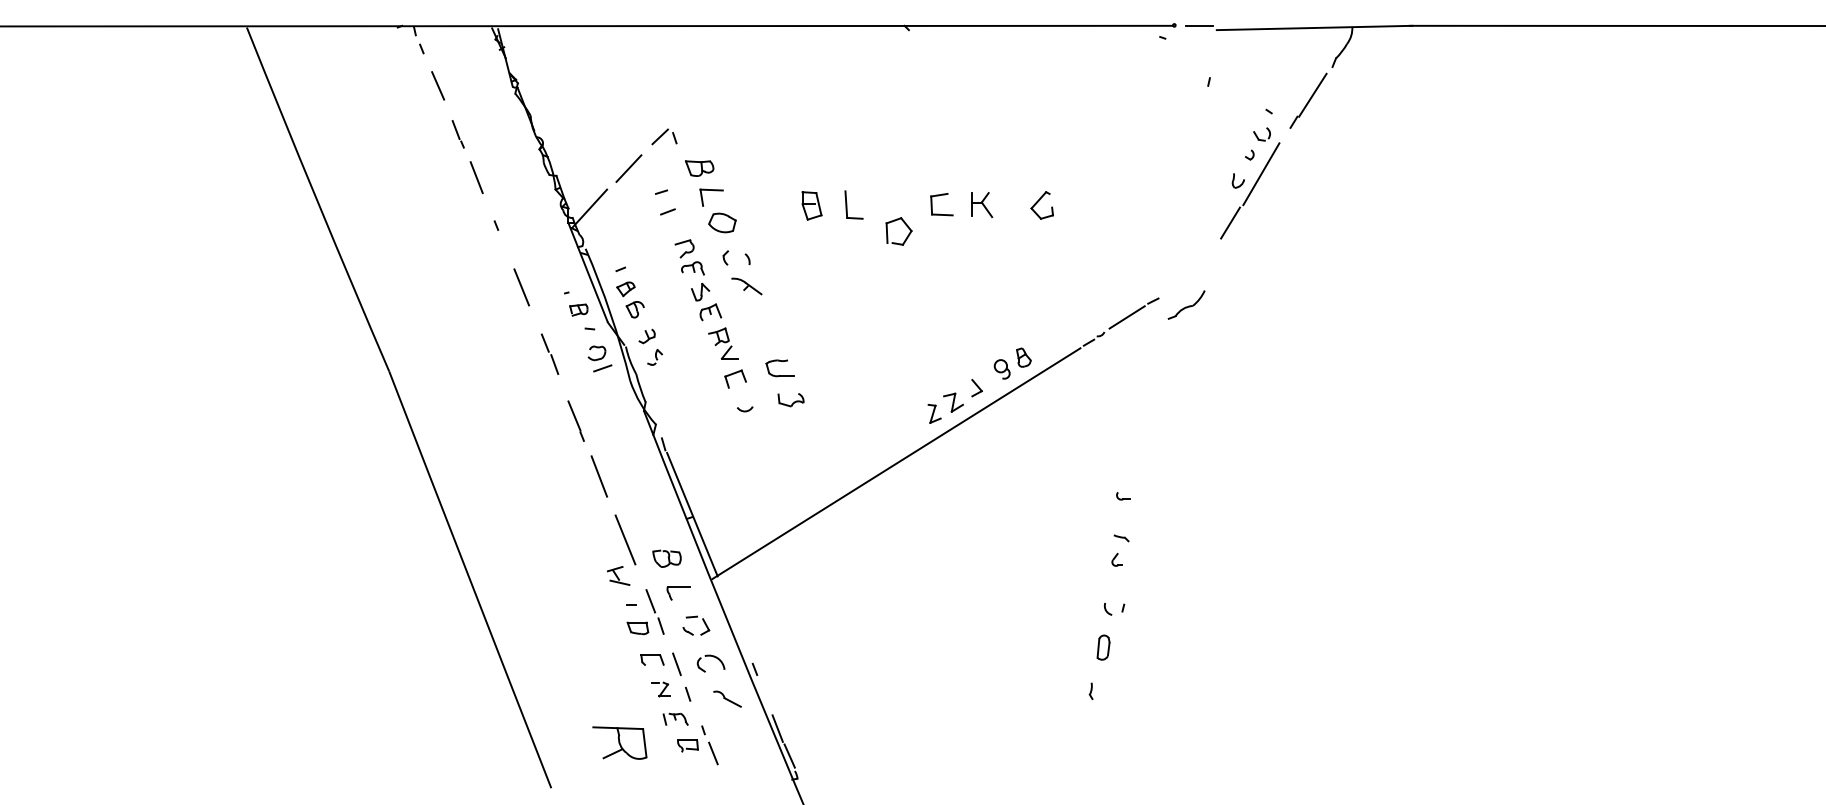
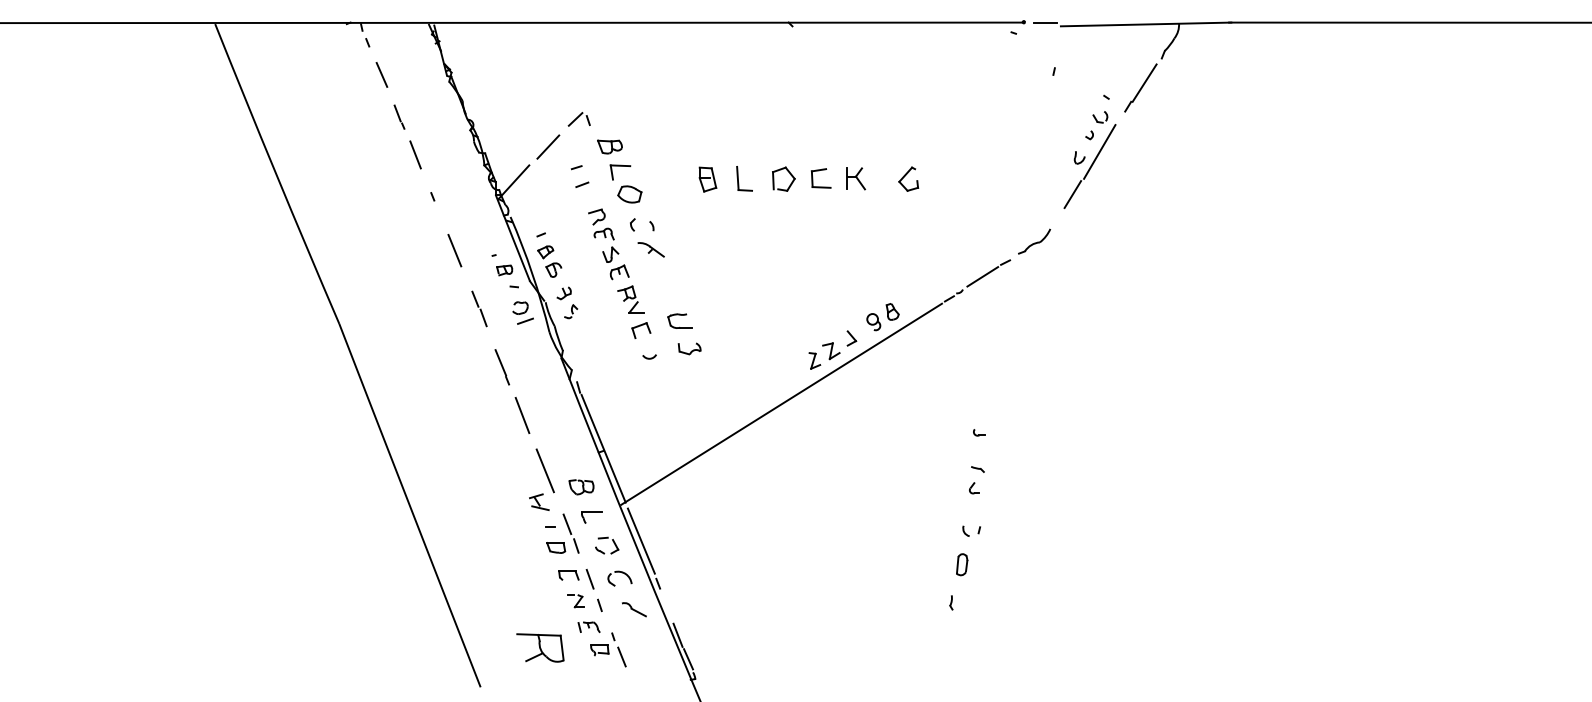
part: (905, 225) -> (789, 174), moved
part: (1186, 304) -> (1034, 241), moved
line: (735, 620) -> (641, 541), added

